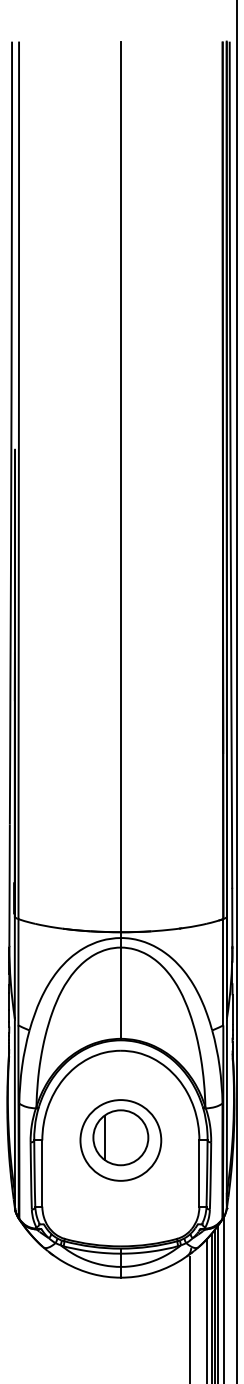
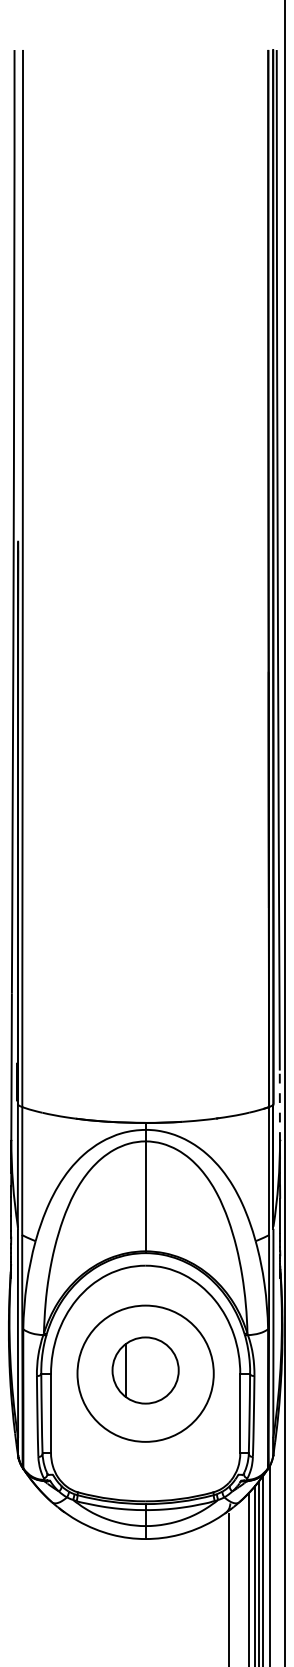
line: (120, 486) -> (145, 585), removed
line: (231, 918) -> (279, 1106), solid -> dashed
circle: (120, 1140) -> (145, 1373), size x1.4

